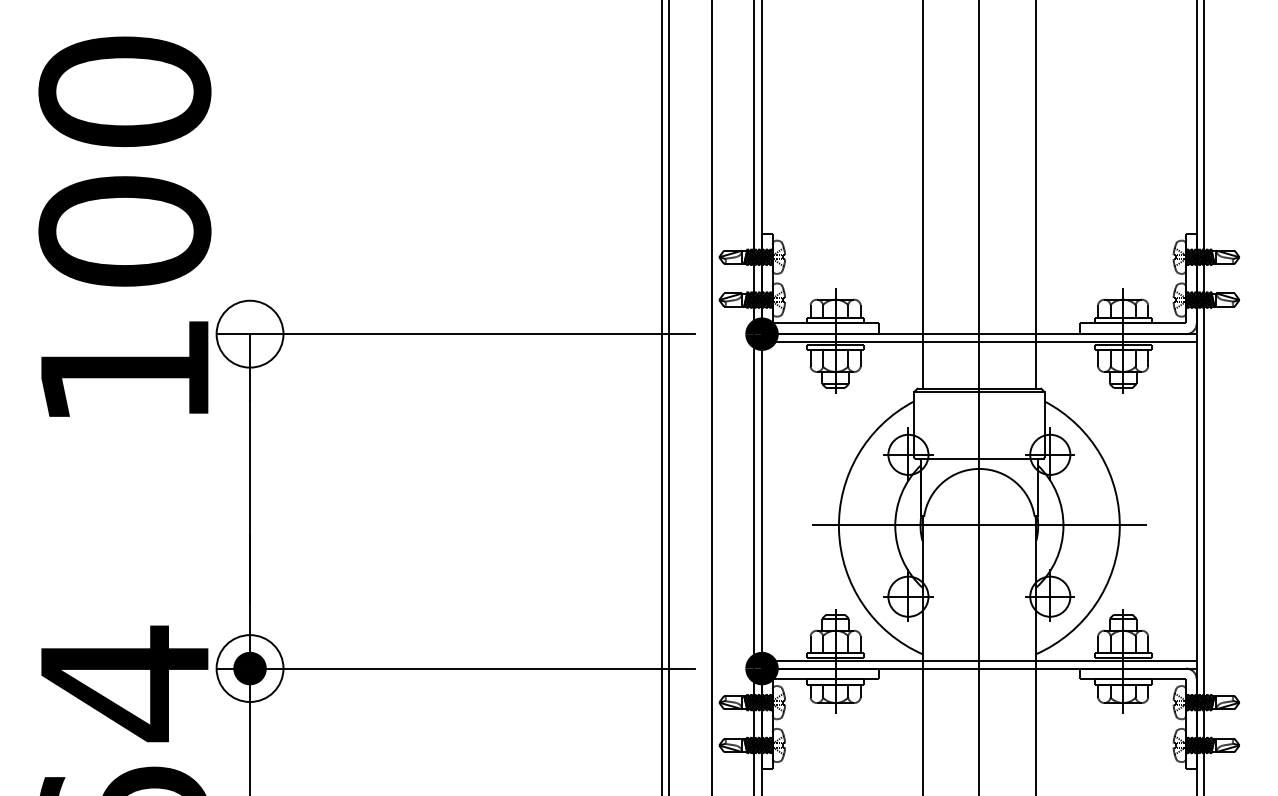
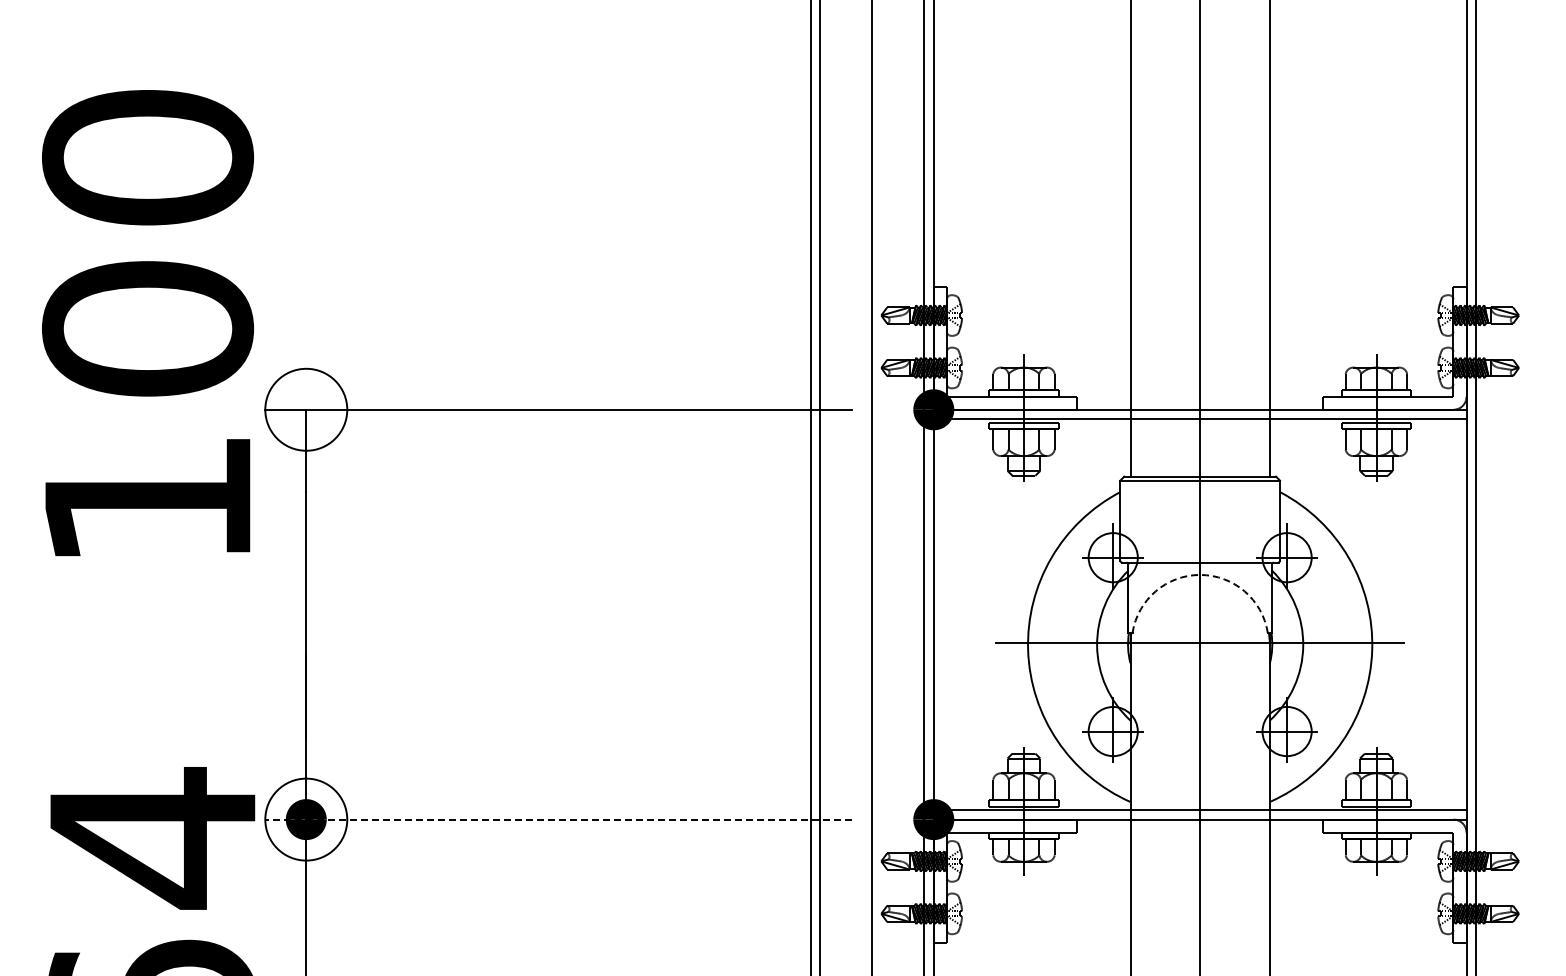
text: (125, 227) -> (148, 323), moved
arc: (979, 468) -> (1200, 574), solid -> dashed
line: (455, 668) -> (558, 819), solid -> dashed

